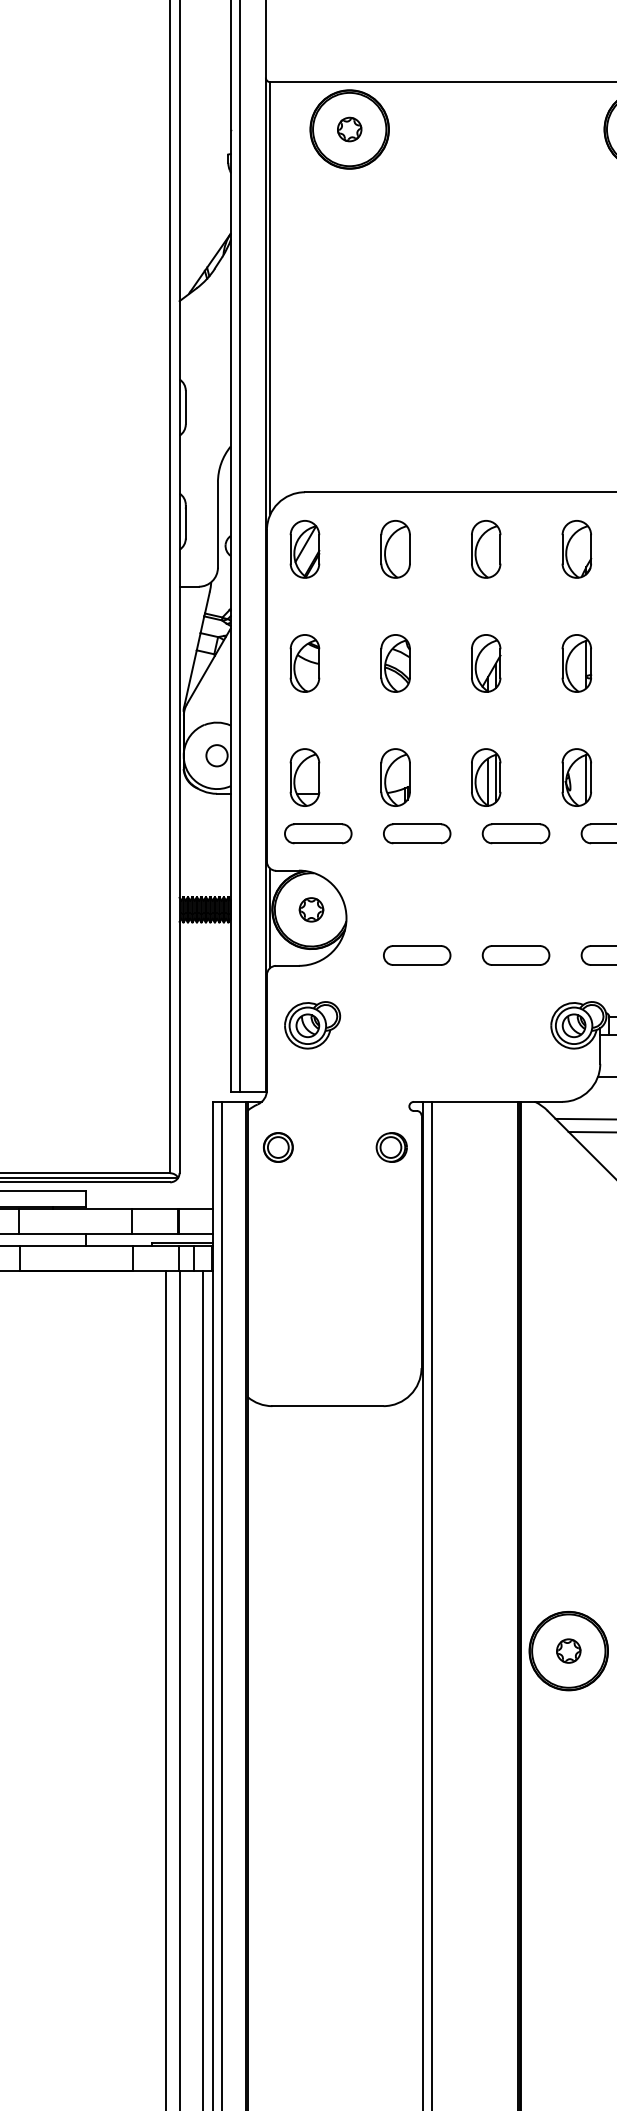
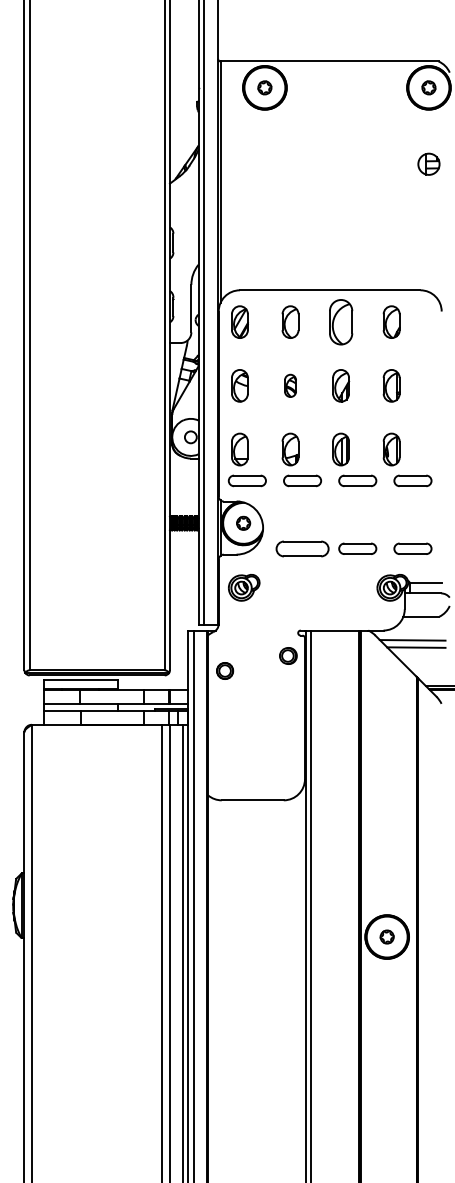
part: (485, 548) -> (340, 321), size x1.4
part: (395, 662) -> (290, 385), size x0.7
part: (417, 954) -> (302, 548), size x1.4
part: (279, 1146) -> (225, 670), moved

